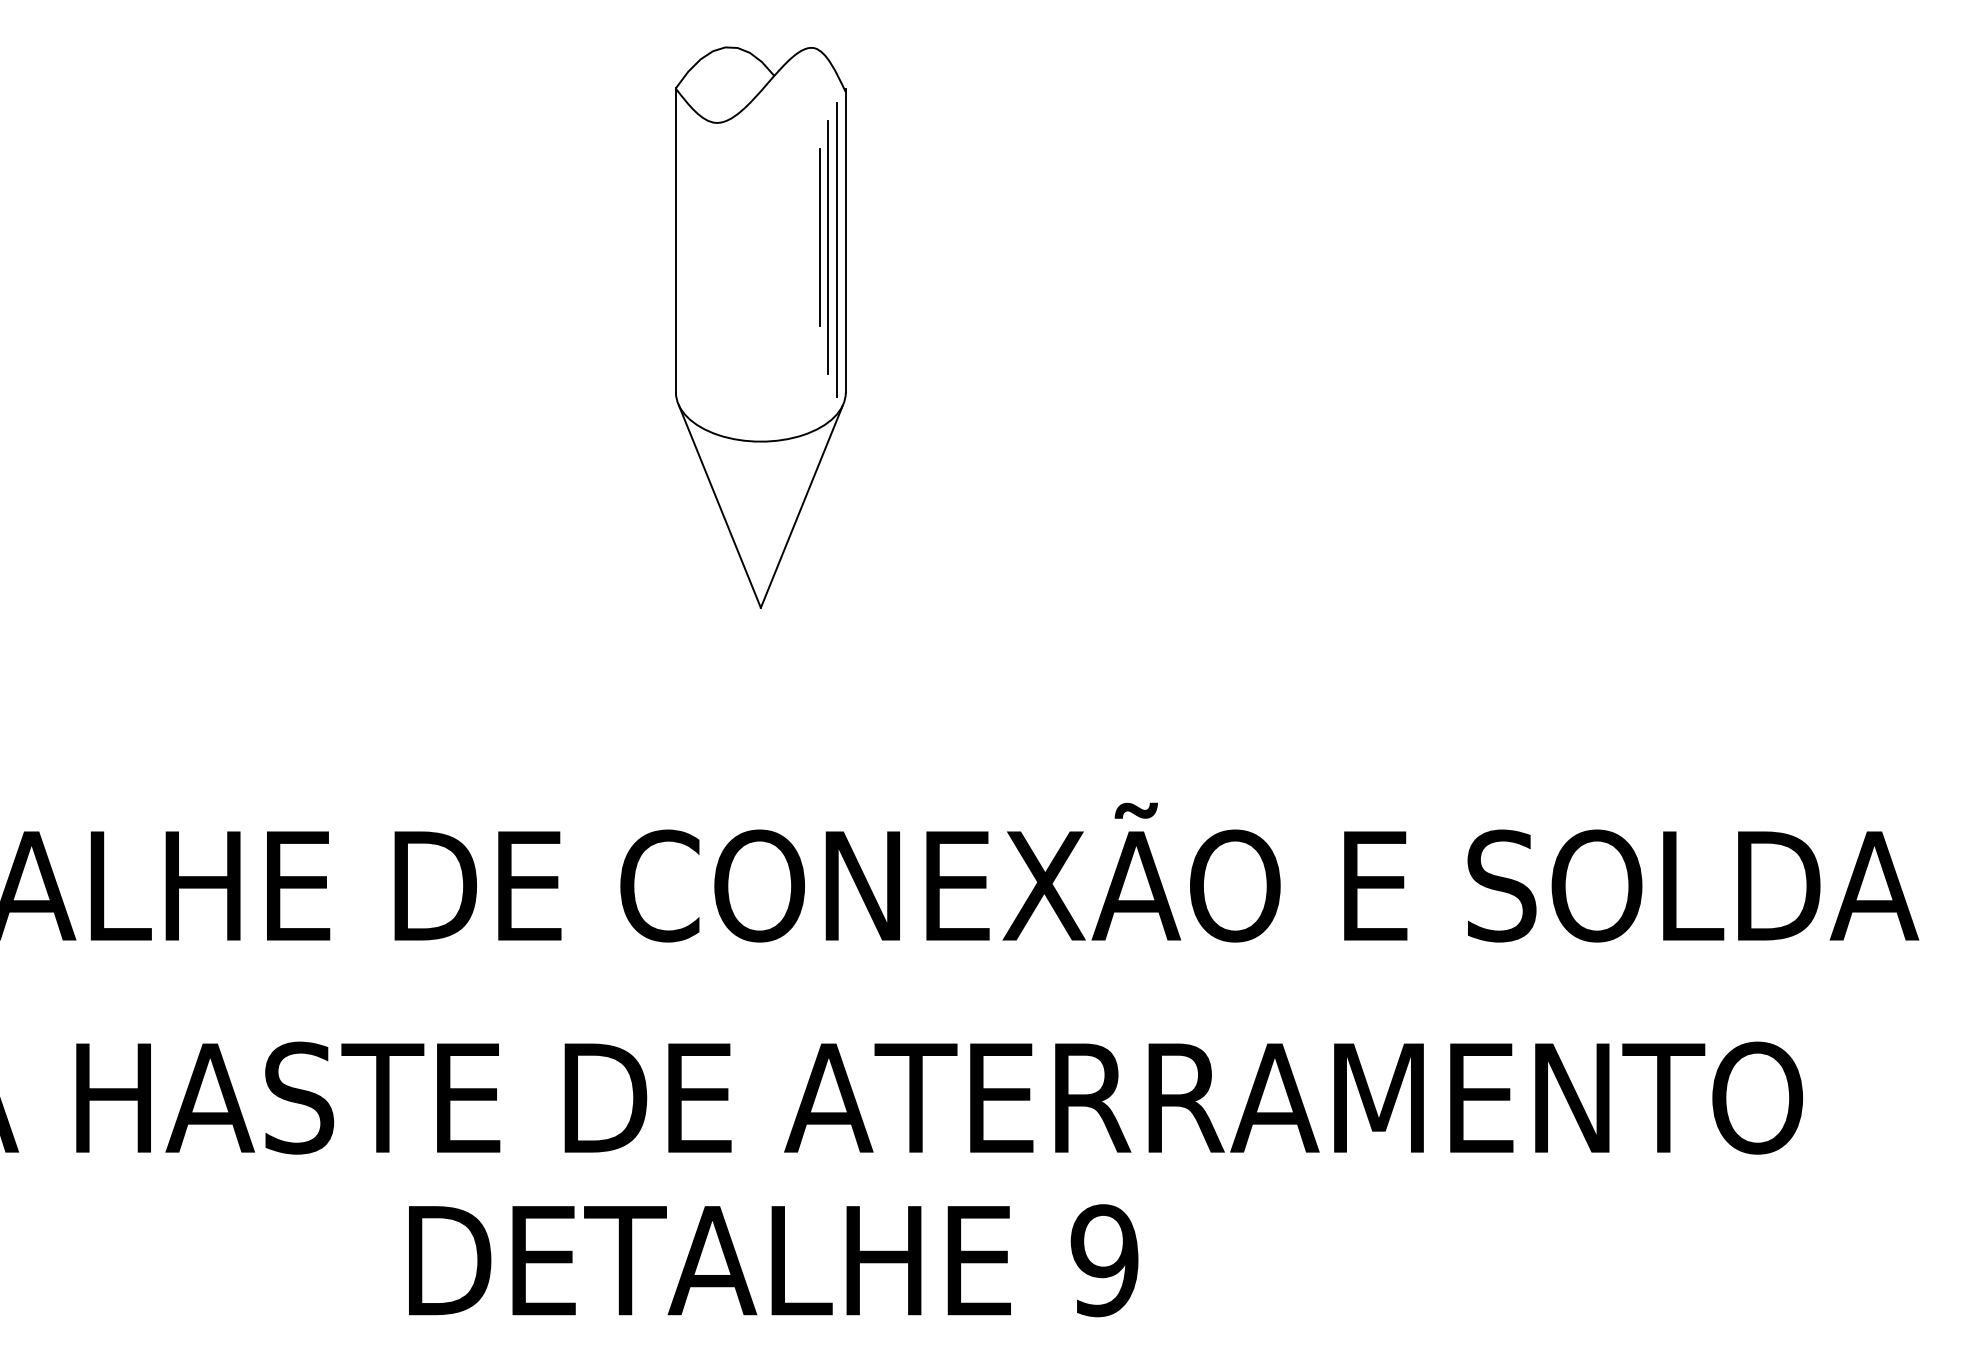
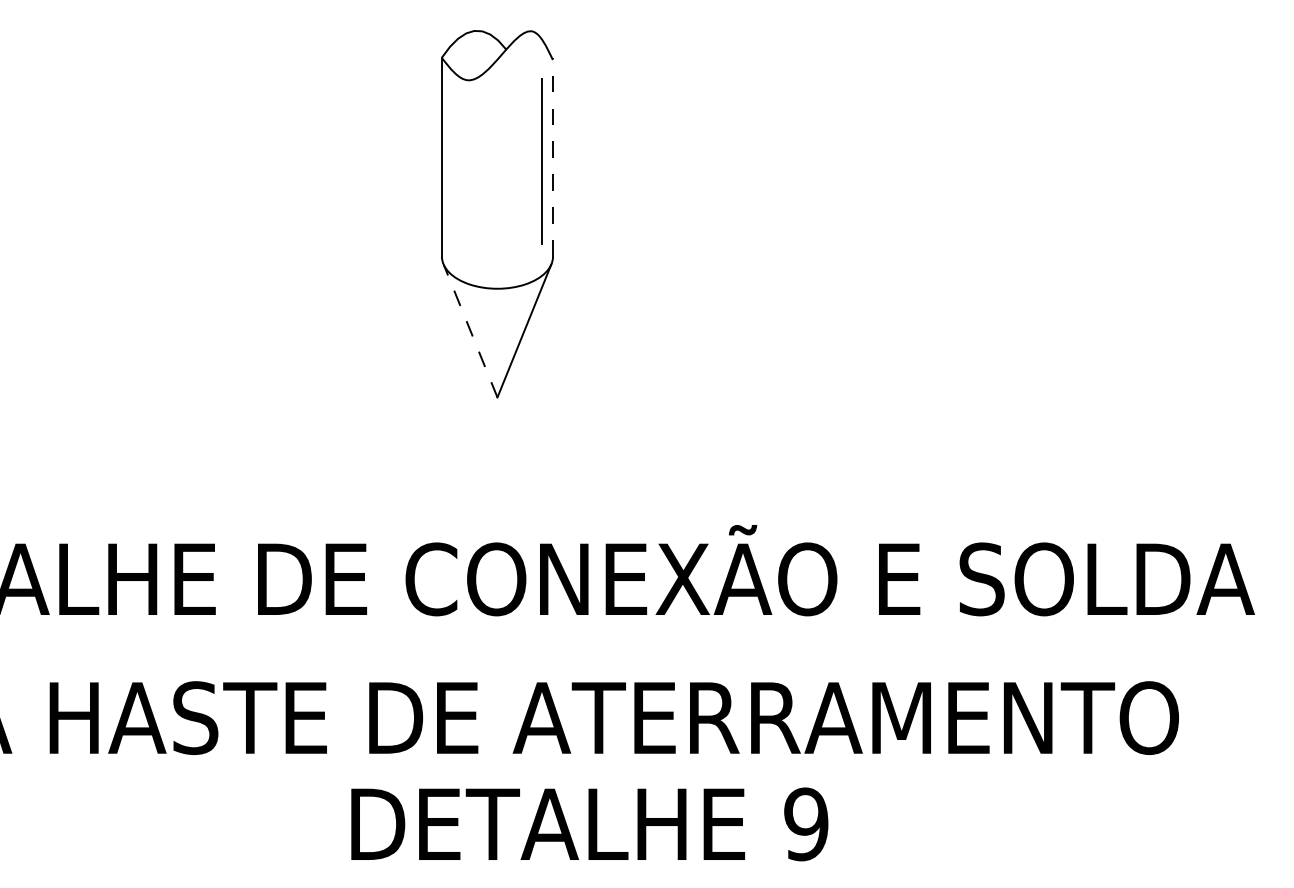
line: (819, 237) -> (535, 155), removed
line: (846, 240) -> (553, 157), solid -> dashed
line: (837, 250) -> (547, 163), removed
line: (719, 506) -> (470, 331), solid -> dashed
text: (773, 1260) -> (589, 824), moved

